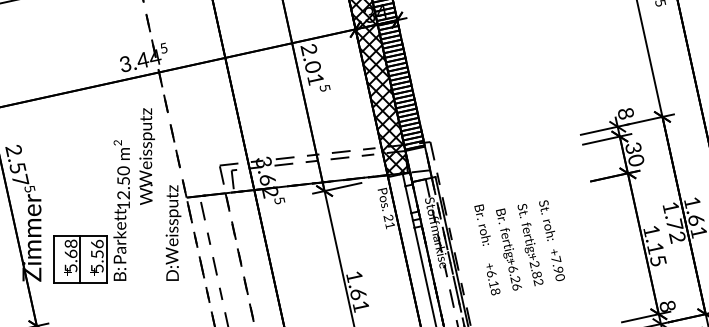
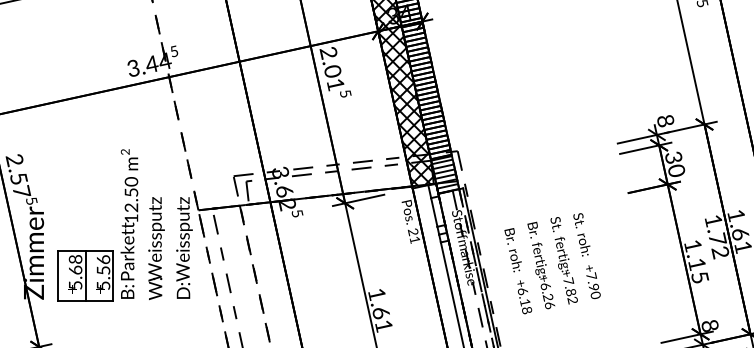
text: (146, 156) -> (155, 248), moved
hatch: (418, 165) -> (445, 176), added
text: (482, 224) -> (513, 249), moved
text: (534, 264) -> (568, 281), +2.82 -> +7.82

